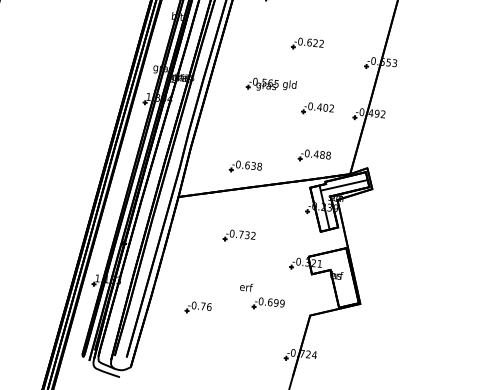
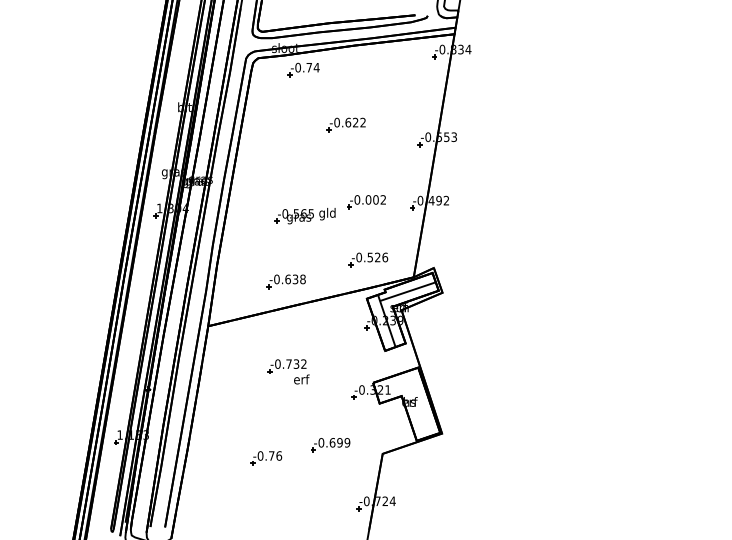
part: (270, 85) -> (304, 216), moved
text: (319, 106) -> (368, 199), -0.402 -> -0.002
text: (322, 154) -> (377, 257), -0.488 -> -0.526
text: (246, 287) -> (301, 379), moved
part: (198, 308) -> (266, 458), moved

